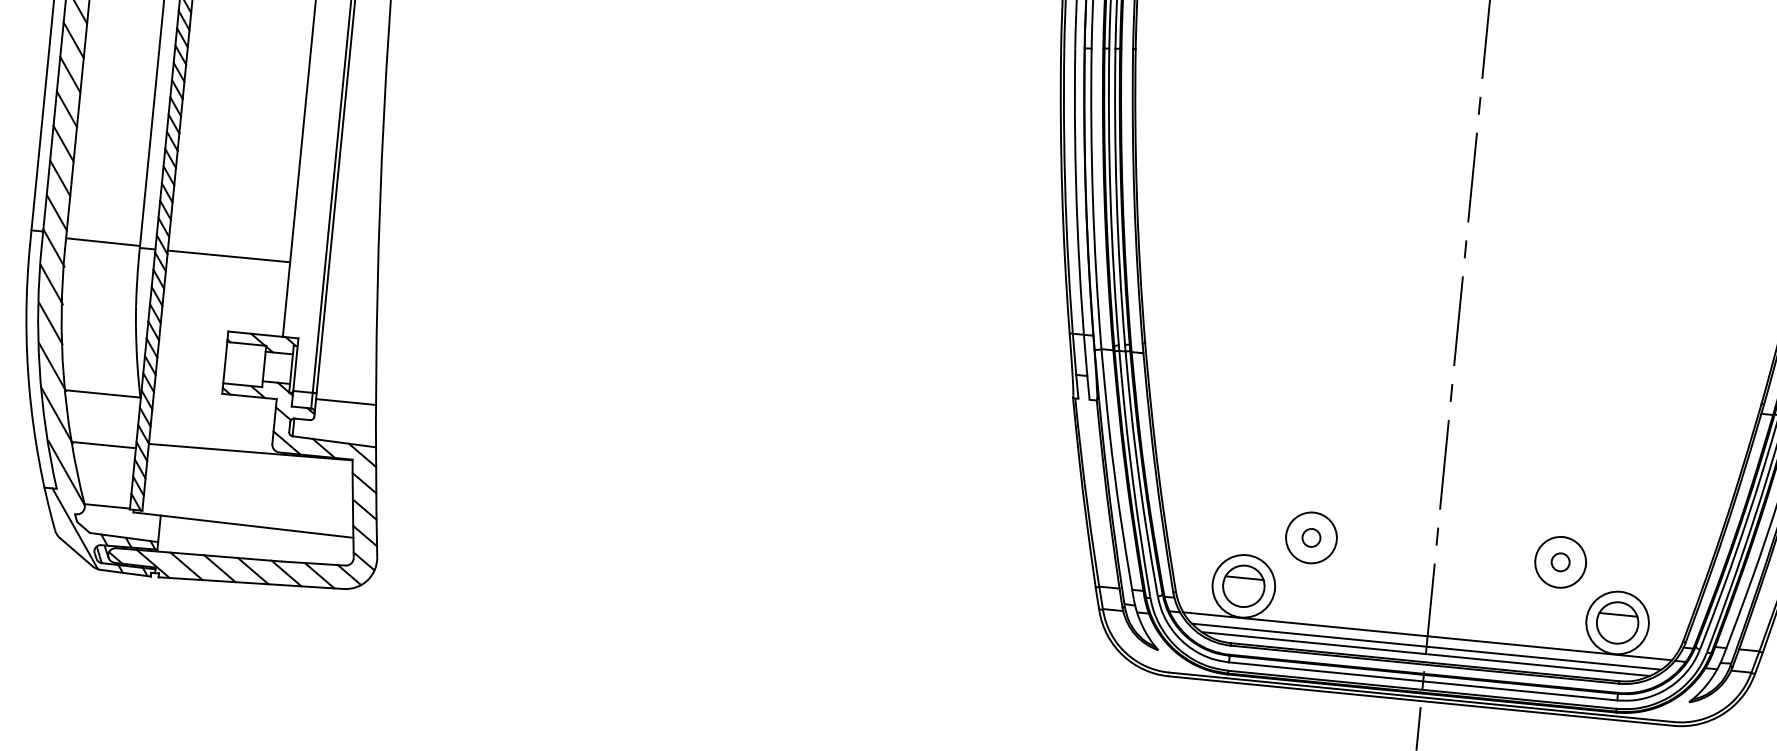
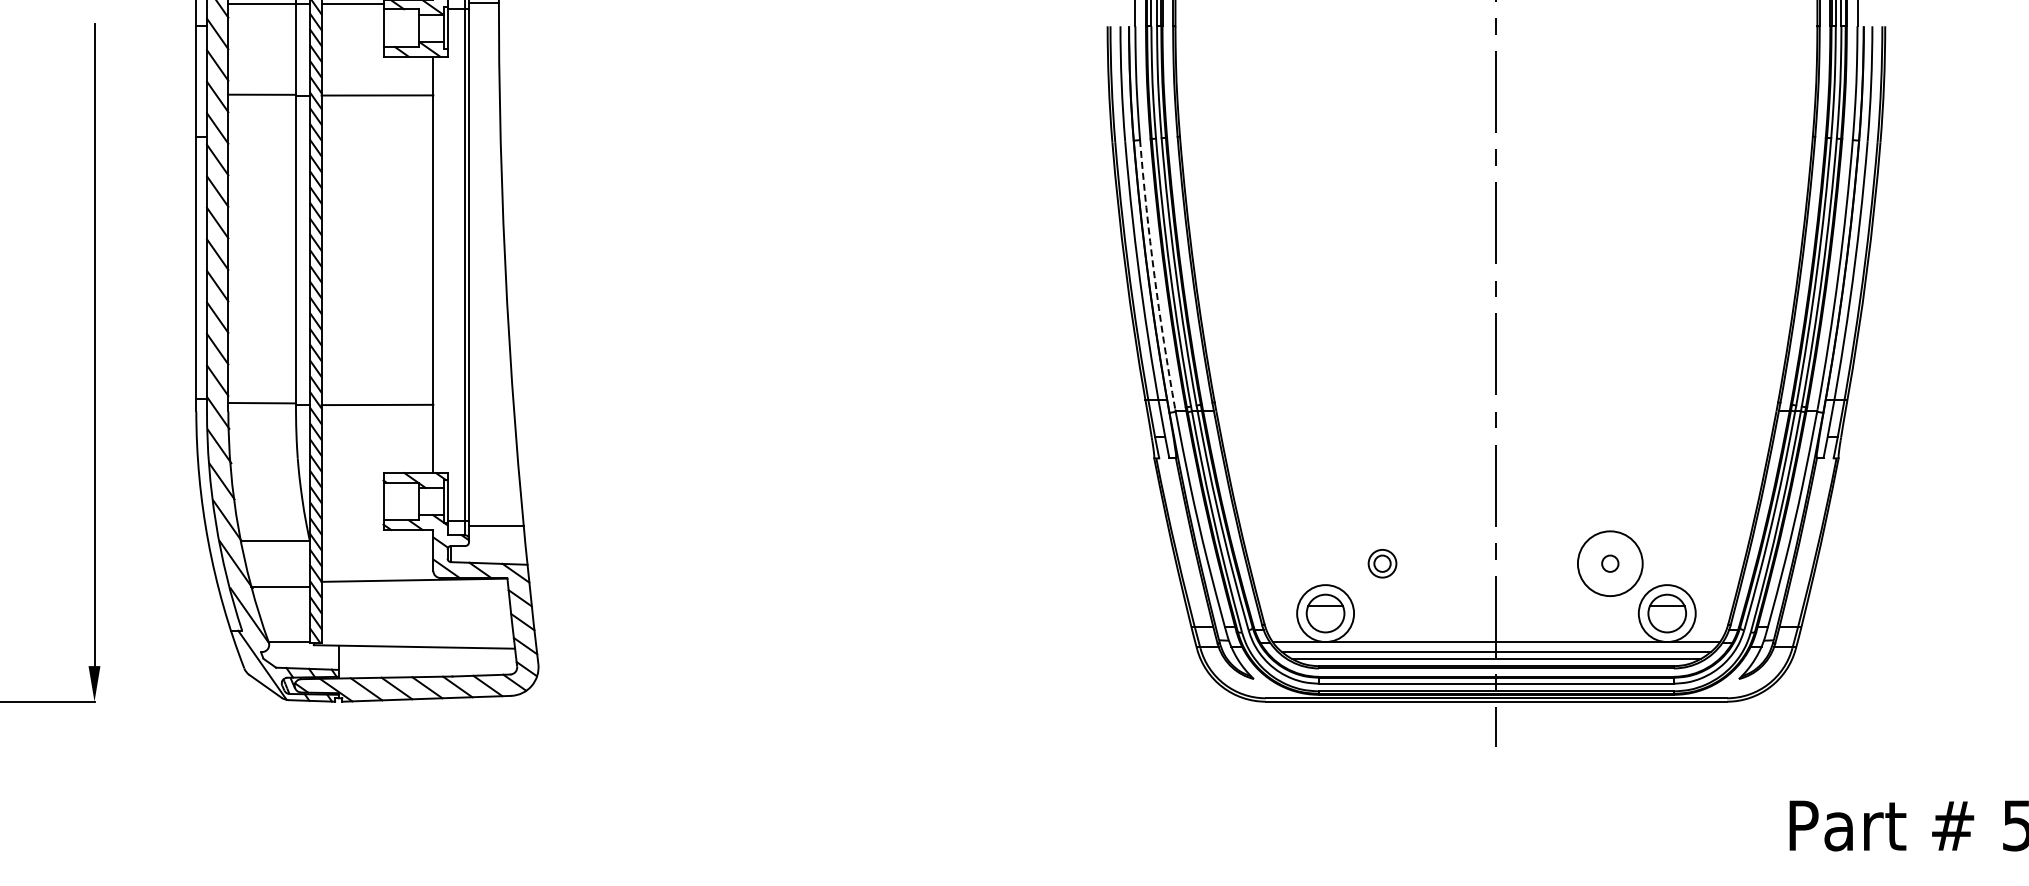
arc: (1092, 198) -> (1154, 275), solid -> dashed
circle: (1311, 537) -> (1382, 563), size x0.6
circle: (1560, 562) -> (1610, 563), size x1.4

